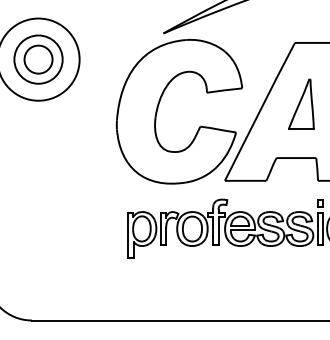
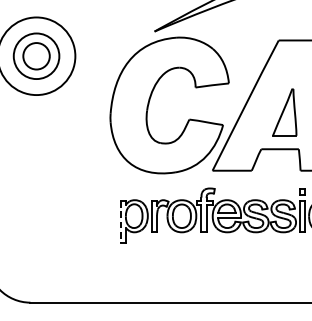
part: (301, 103) -> (284, 111), moved
line: (128, 235) -> (121, 222), solid -> dashed

